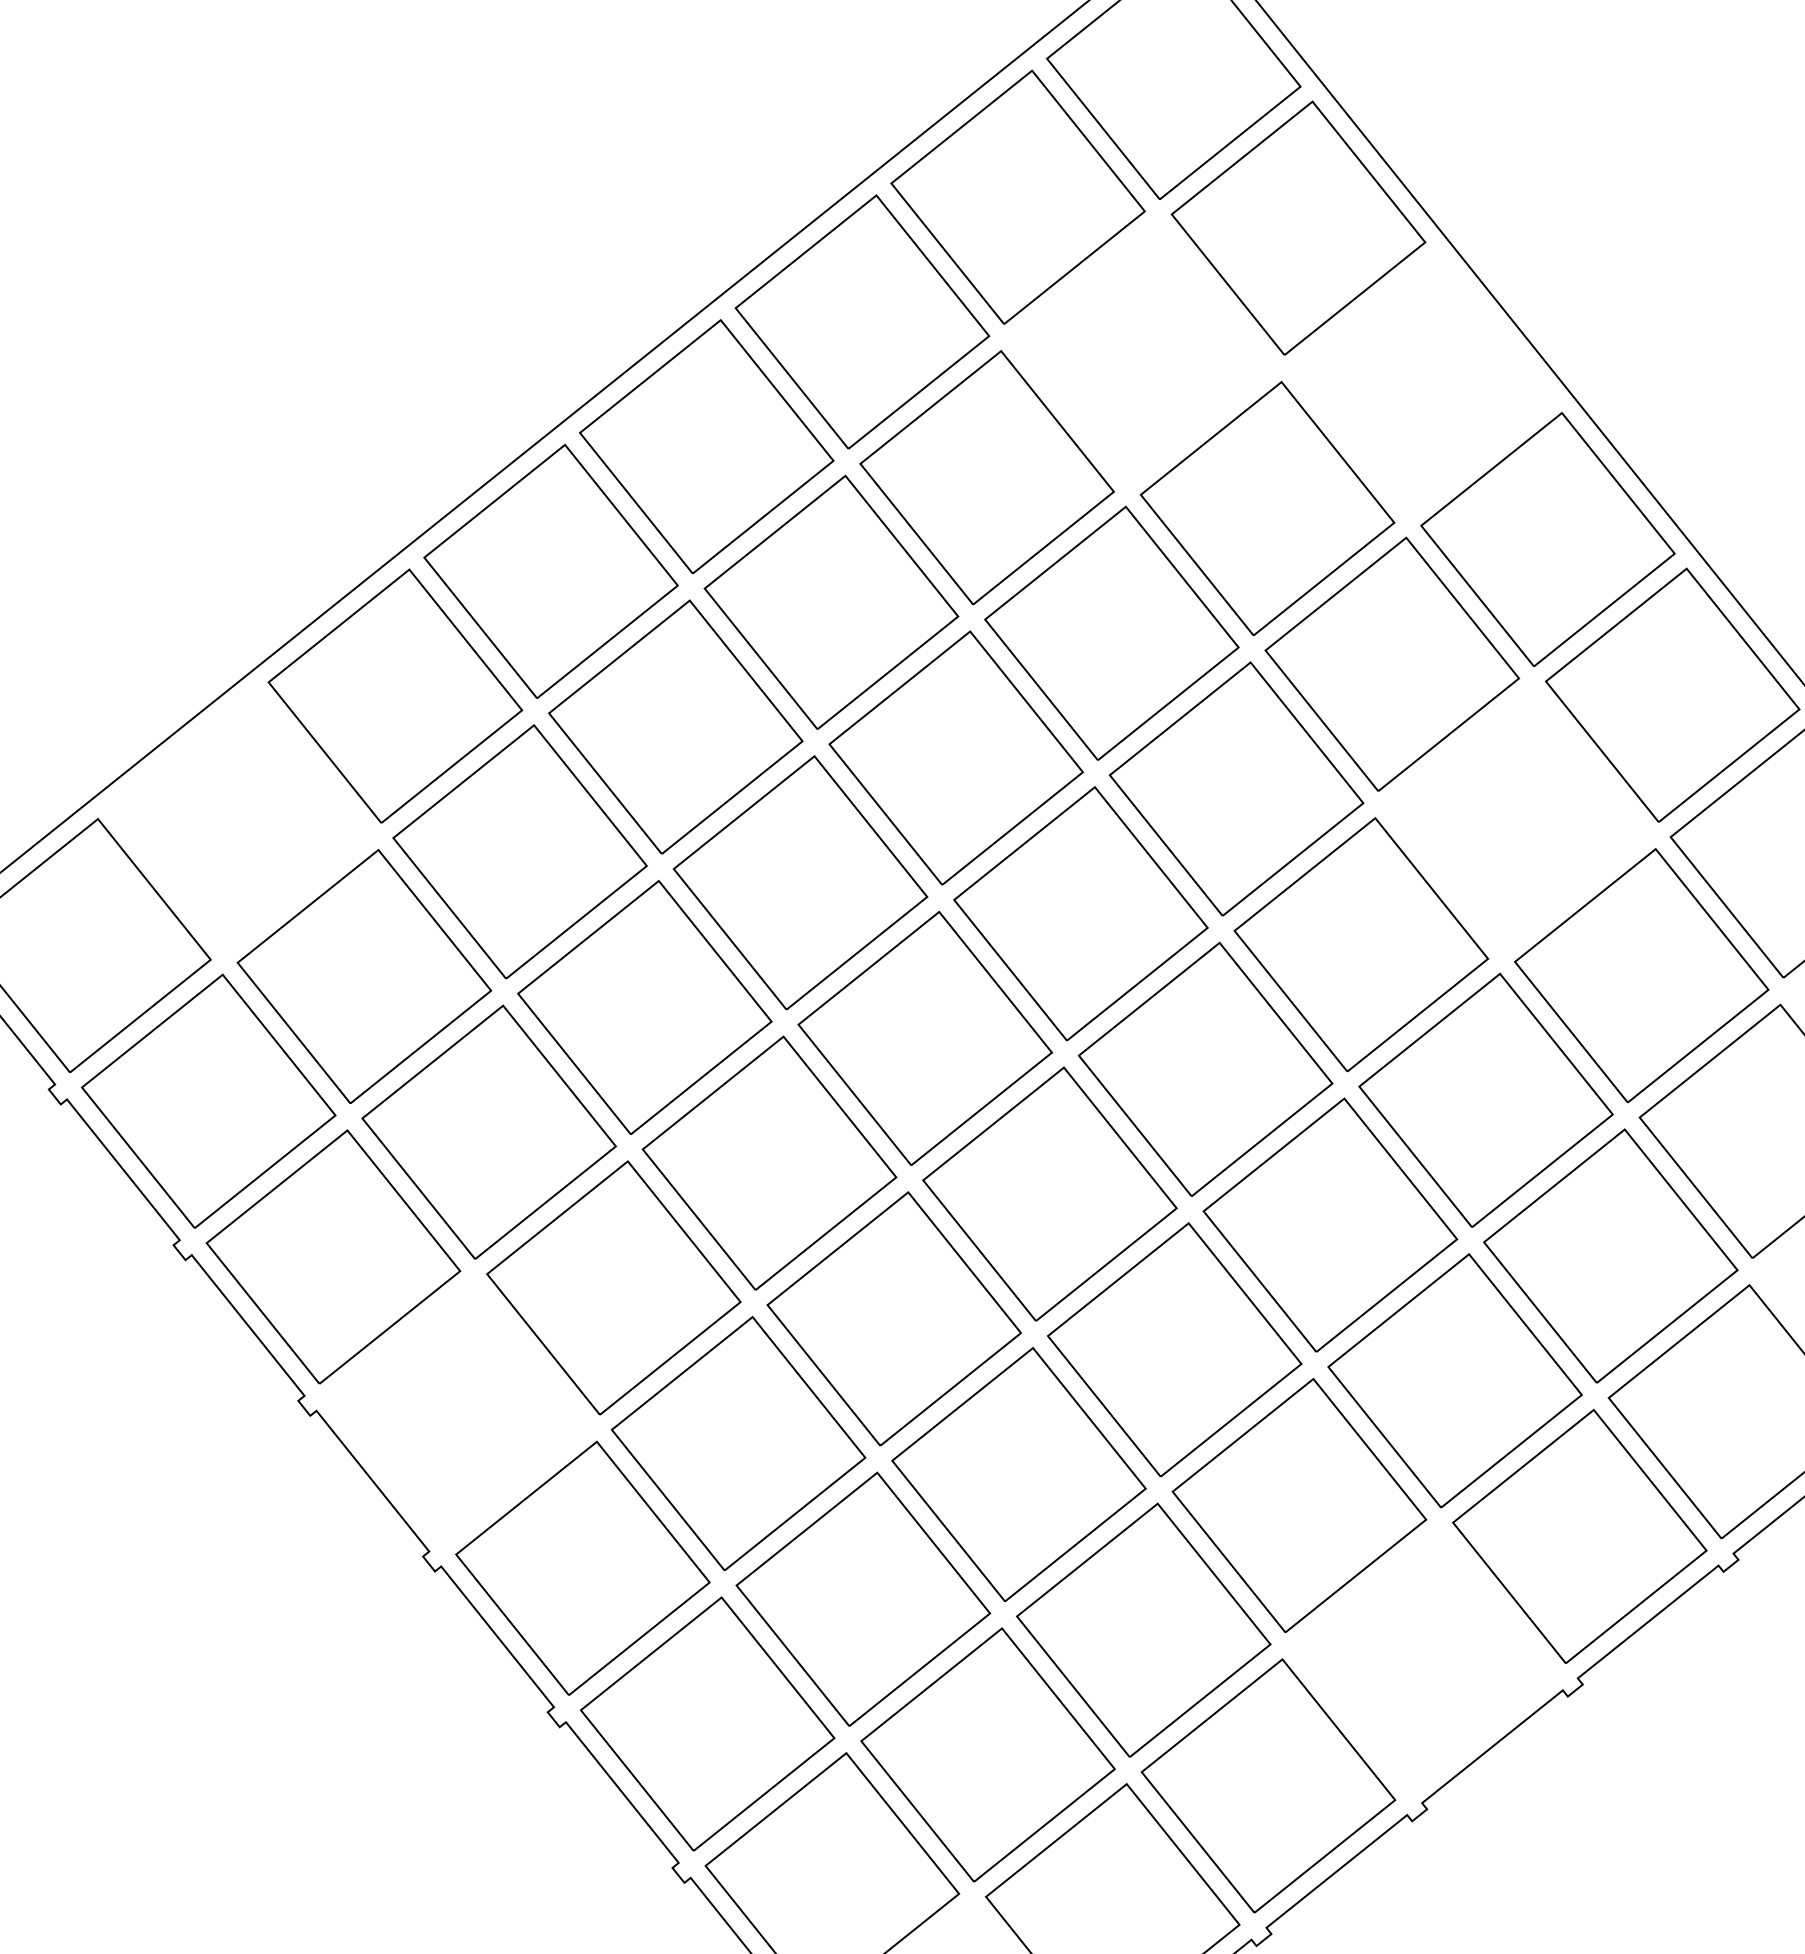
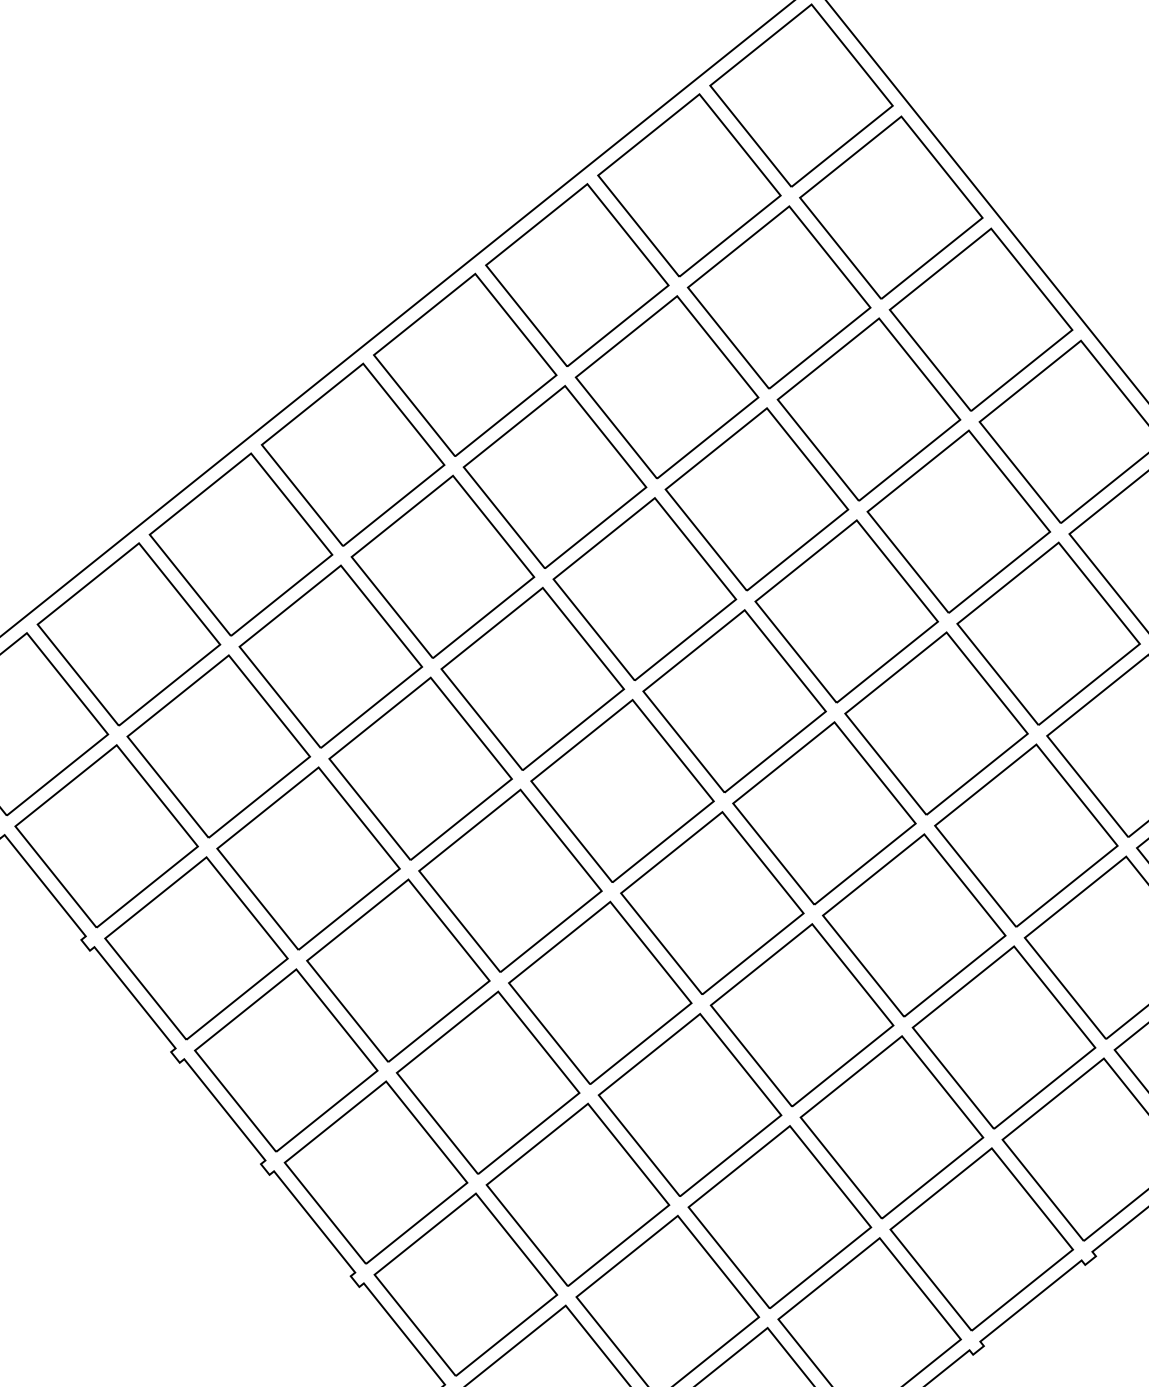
part: (1142, 352) -> (778, 297), added
part: (1423, 383) -> (981, 319), added
part: (1516, 819) -> (1048, 633), added
part: (239, 820) -> (128, 634), added
part: (457, 1412) -> (285, 1060), added
part: (1423, 1660) -> (981, 1238), added

